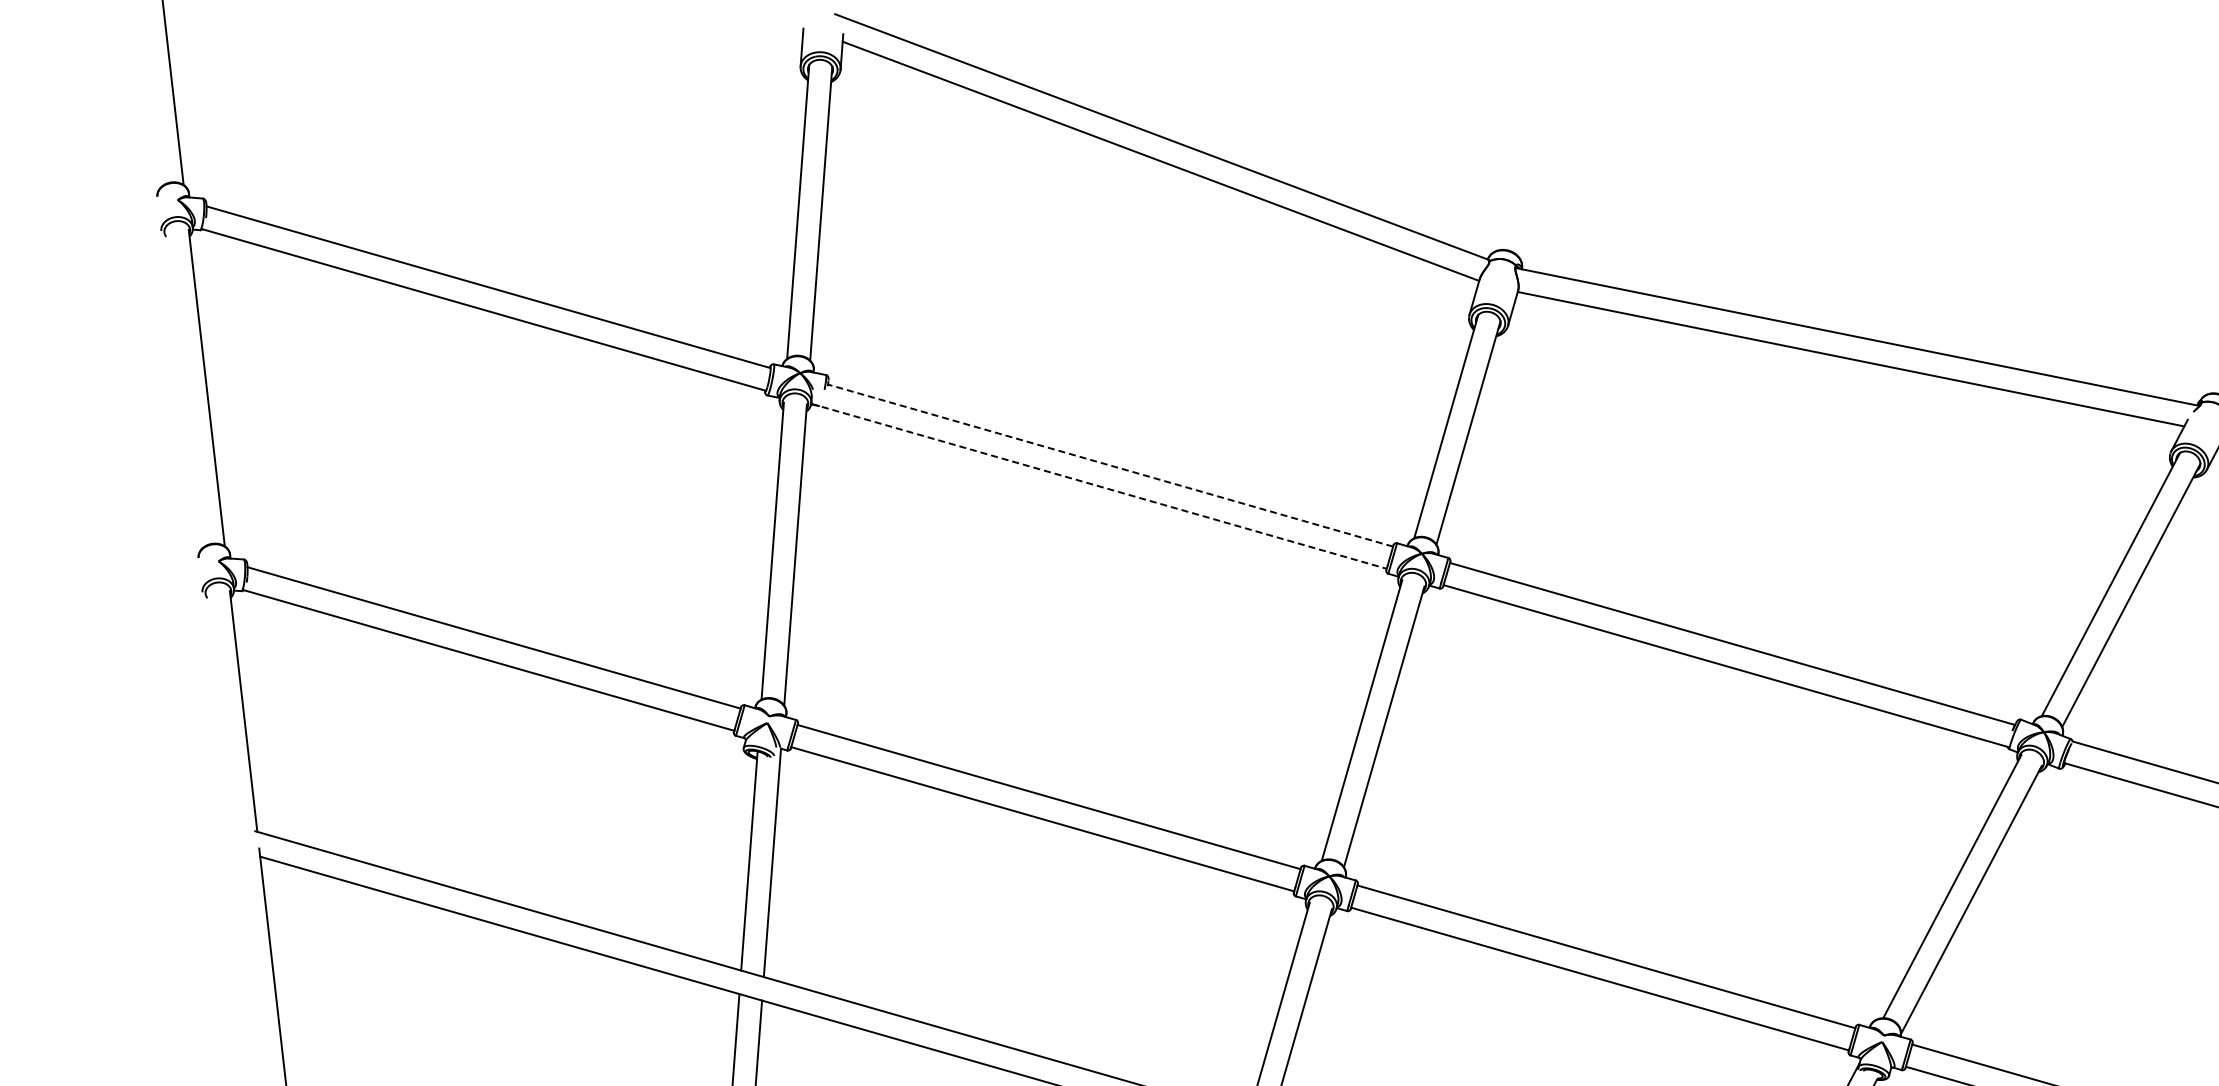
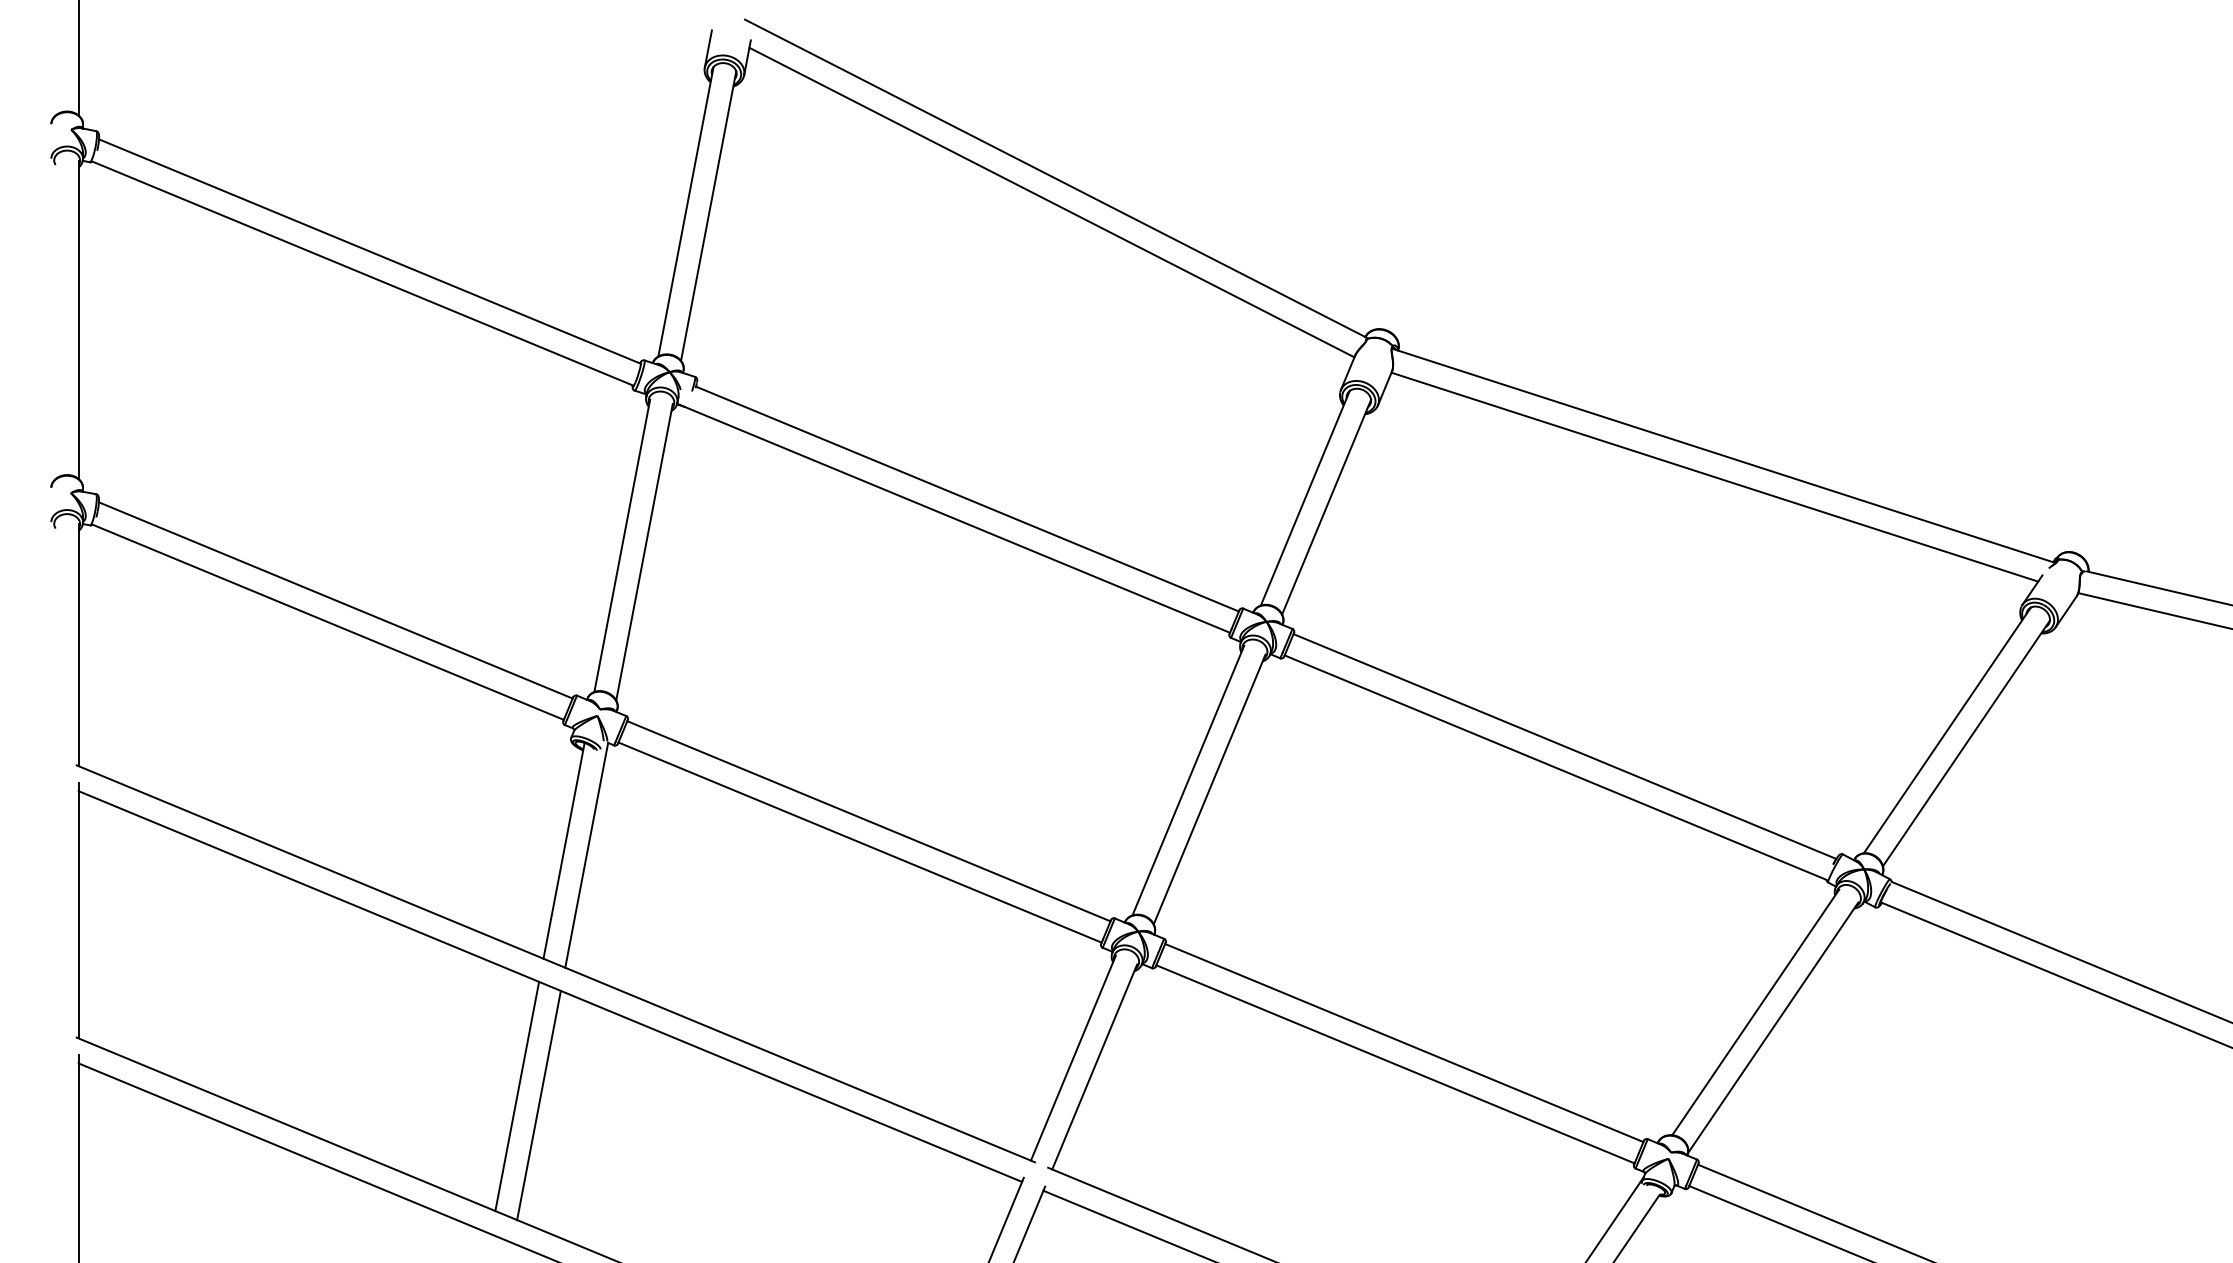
line: (1110, 466) -> (967, 499), dashed -> solid
line: (1099, 486) -> (954, 518), dashed -> solid

